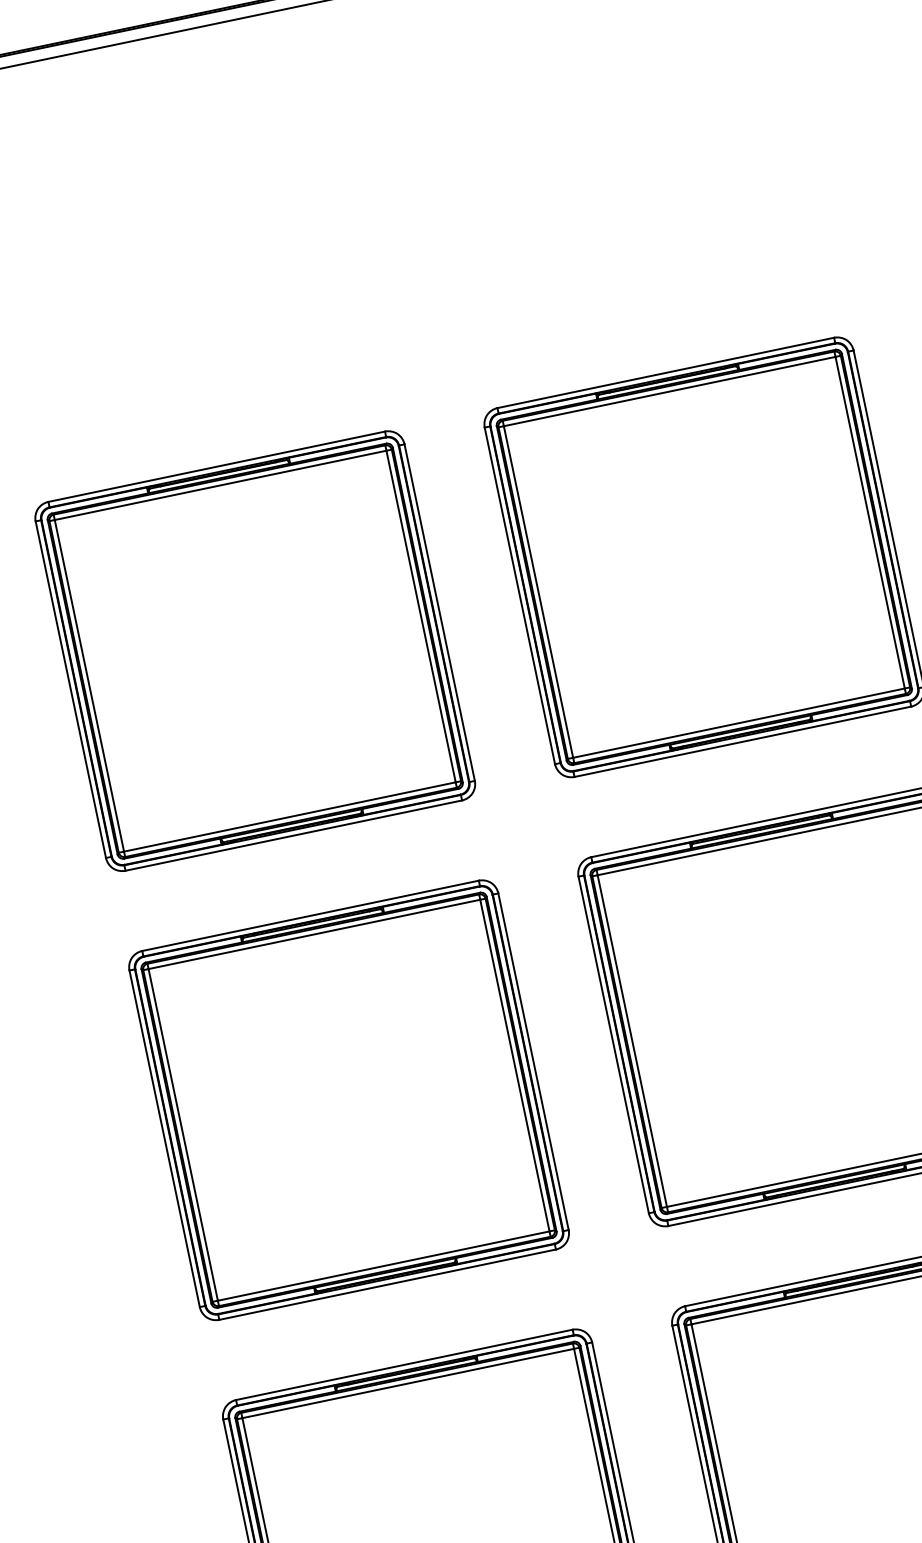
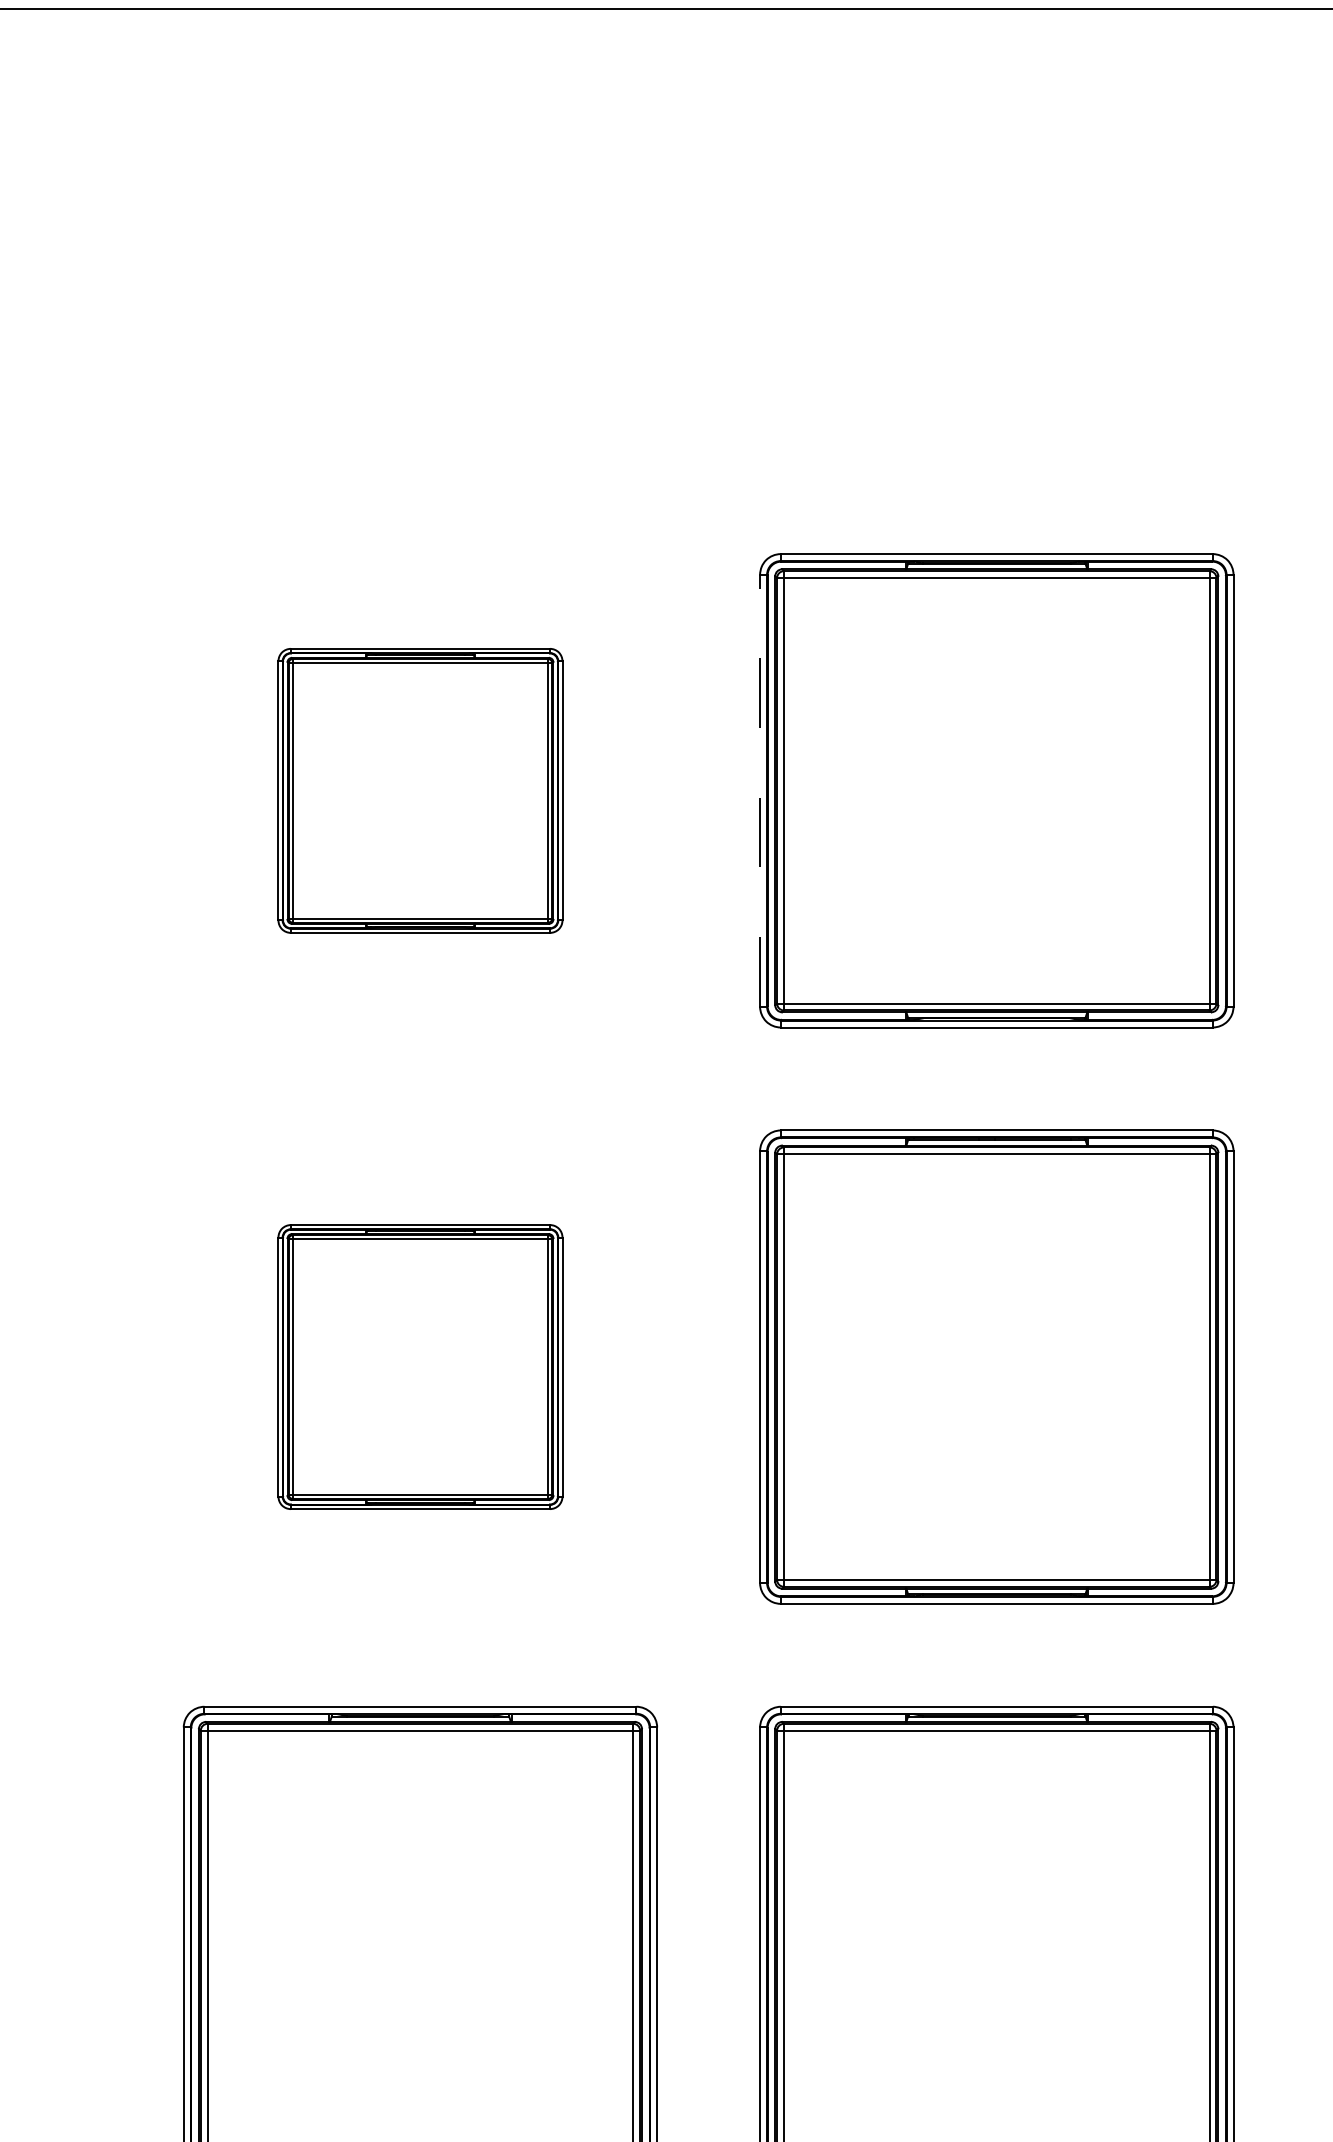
line: (520, 595) -> (760, 790), solid -> dashed
part: (255, 650) -> (420, 790), size x0.6
part: (349, 1099) -> (420, 1366), size x0.6

